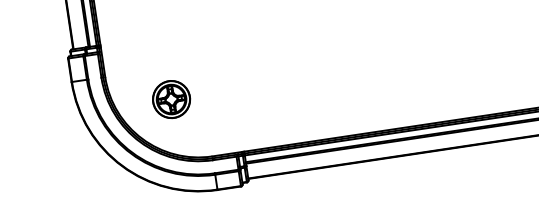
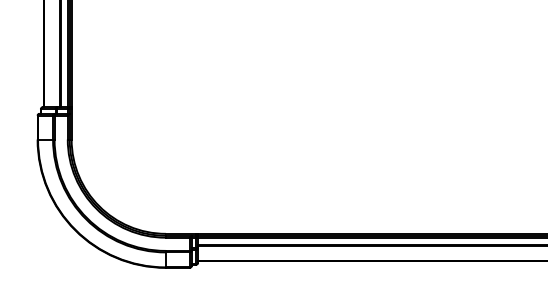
part: (171, 99) -> (133, 171), removed

